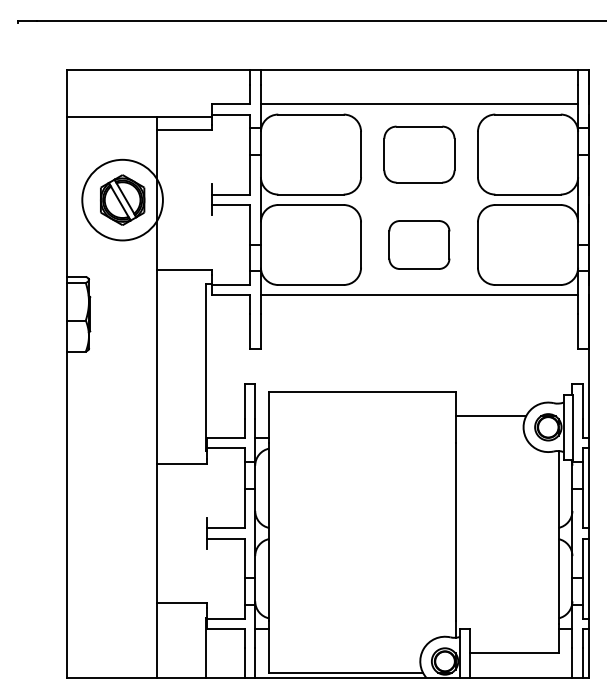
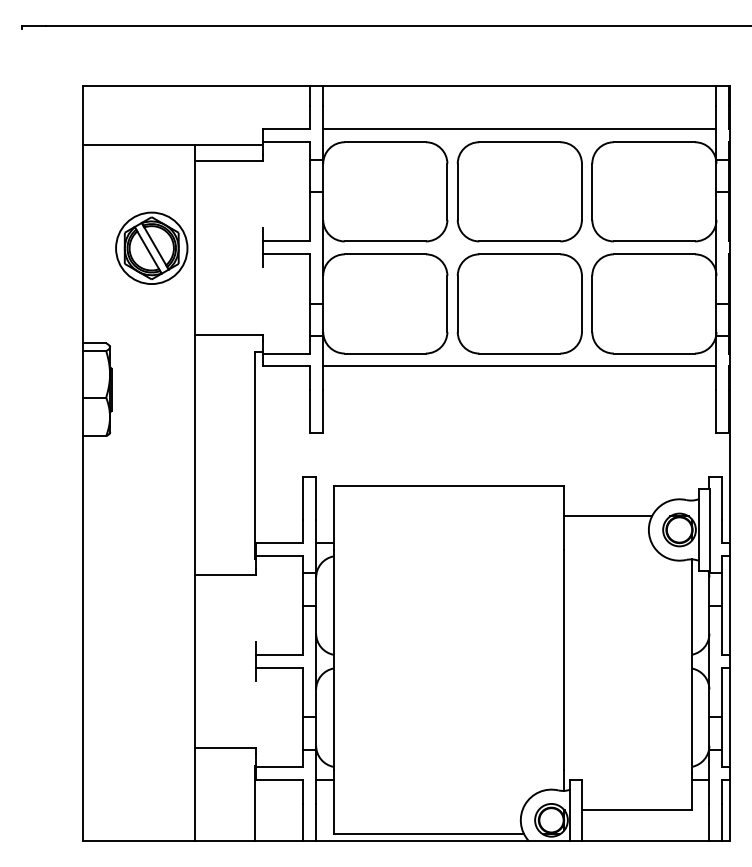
part: (419, 154) -> (519, 191), size x1.43
circle: (122, 200) -> (151, 248), size x0.71
part: (419, 244) -> (519, 303), size x1.67

